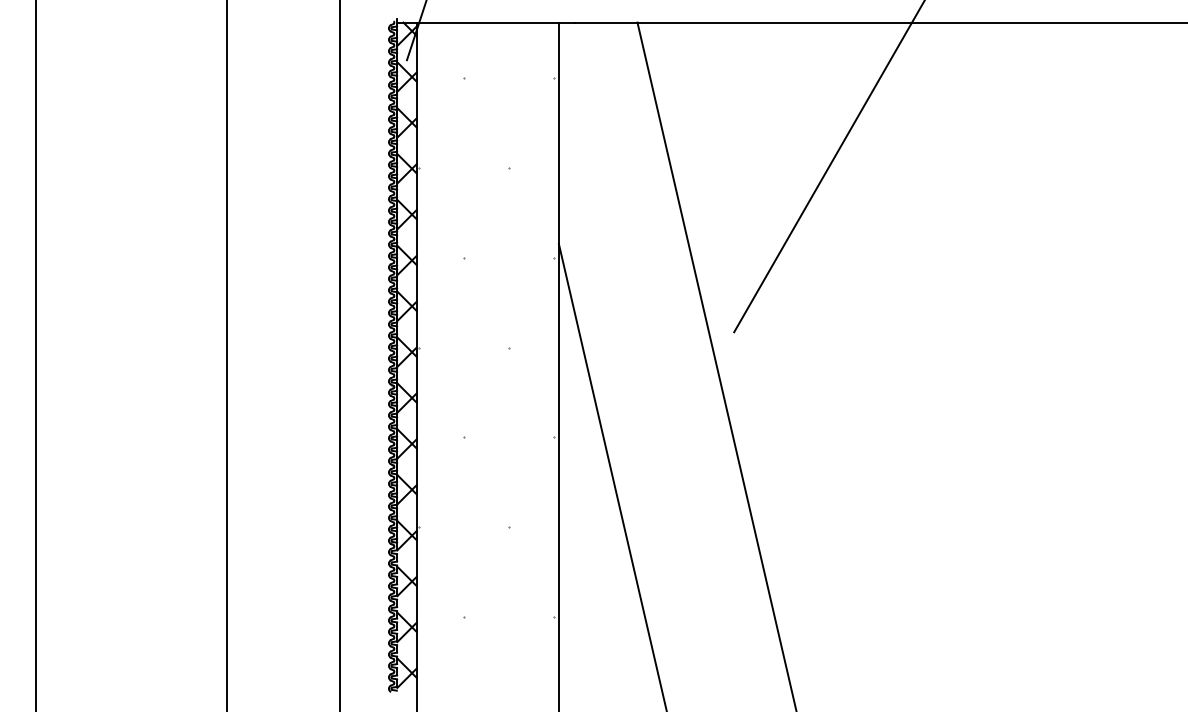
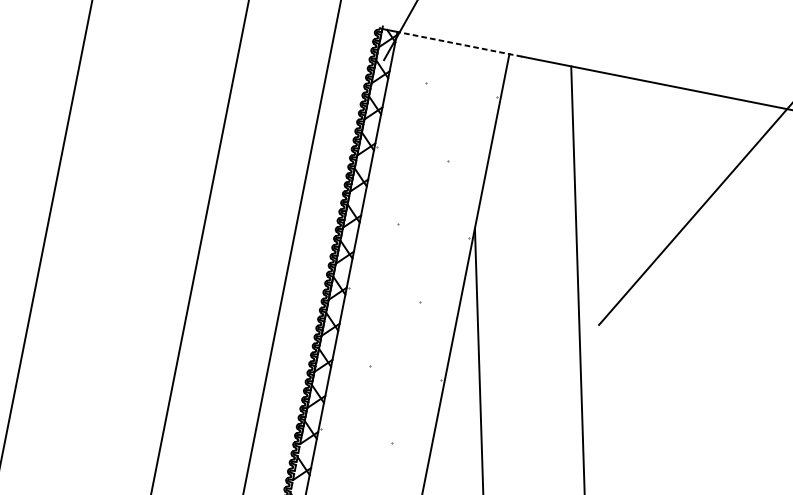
line: (495, 22) -> (459, 44), solid -> dashed

